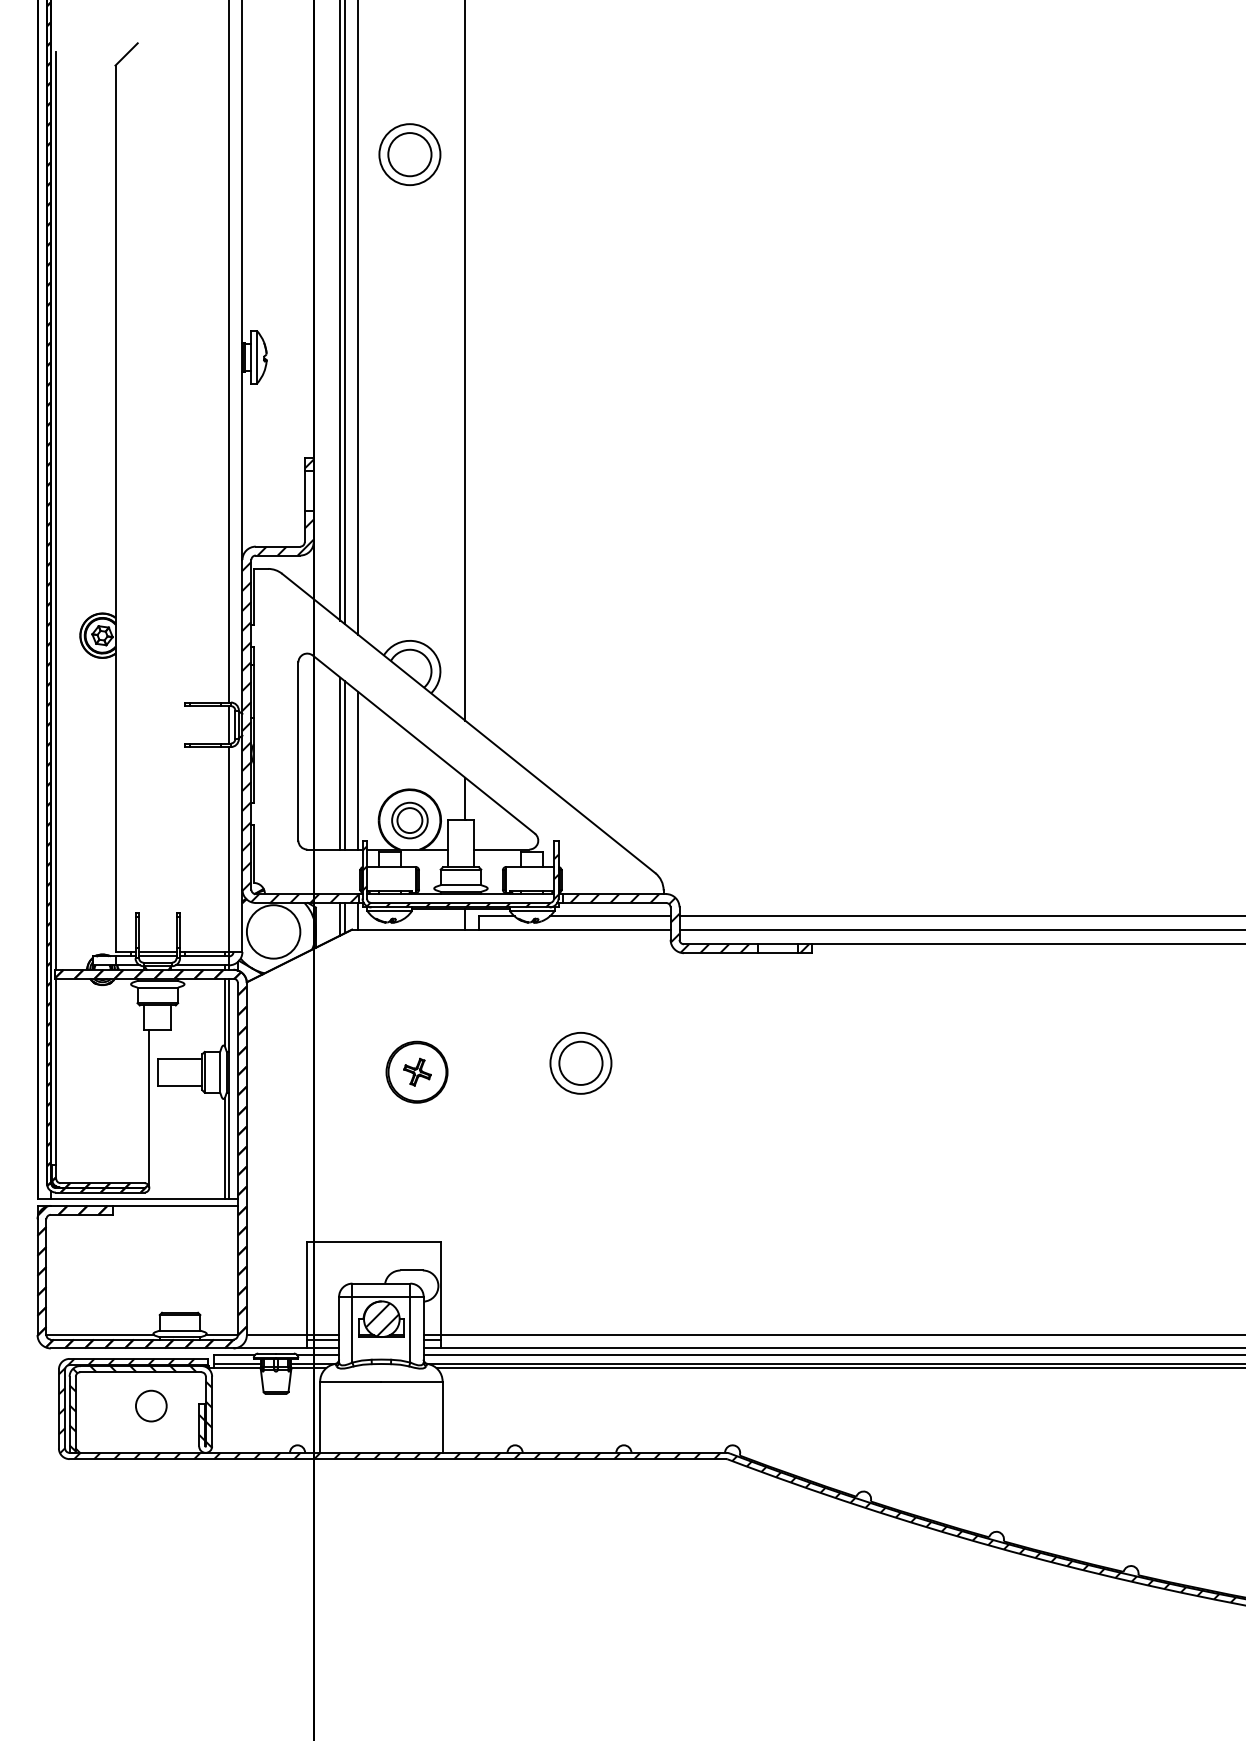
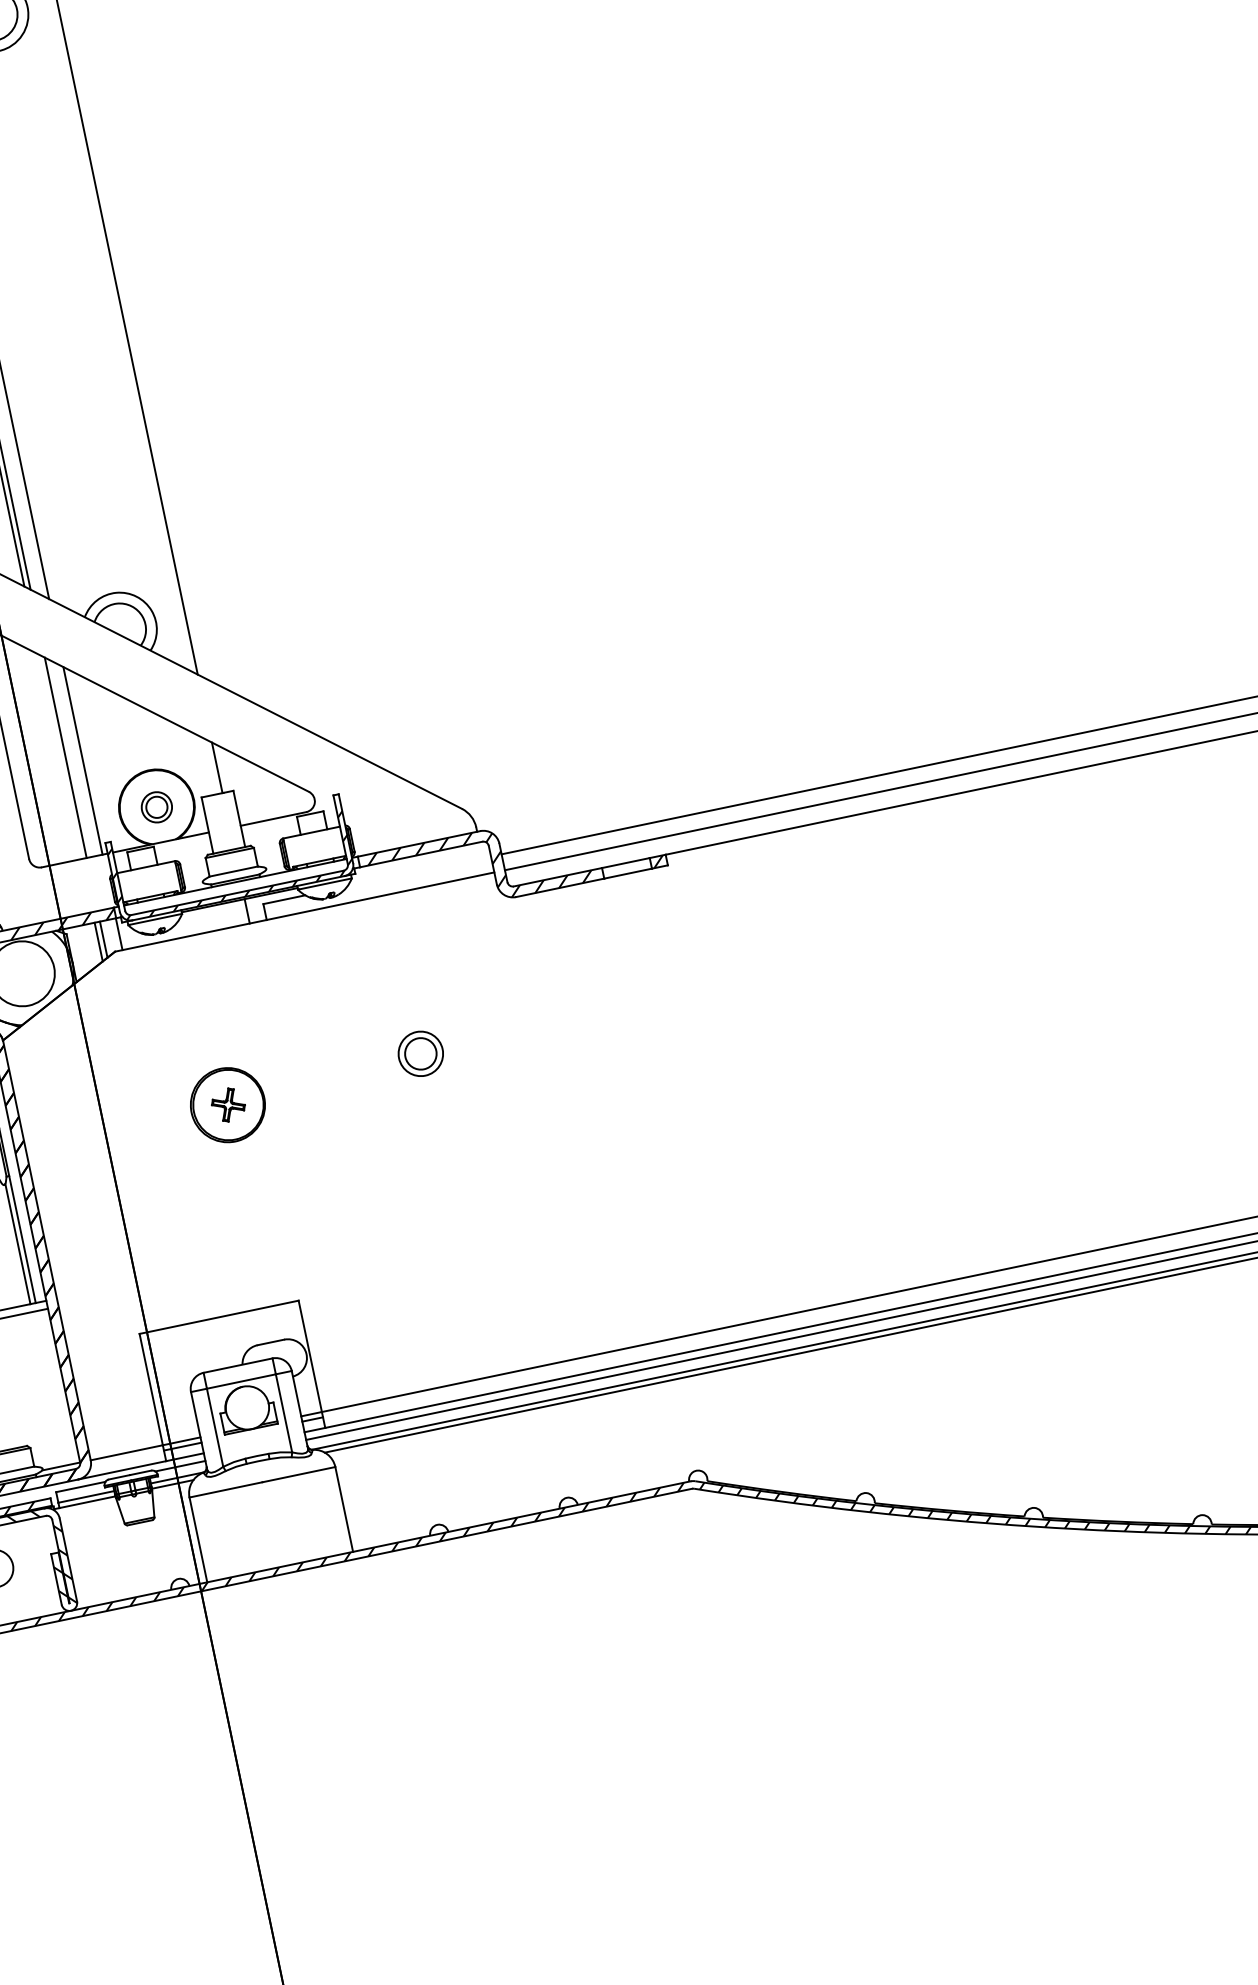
line: (340, 763) -> (60, 756), removed
part: (409, 820) -> (156, 807), size x0.7
line: (609, 916) -> (418, 871), removed
part: (580, 1063) -> (420, 1054), size x0.6
hatch: (381, 1319) -> (247, 1408), removed

